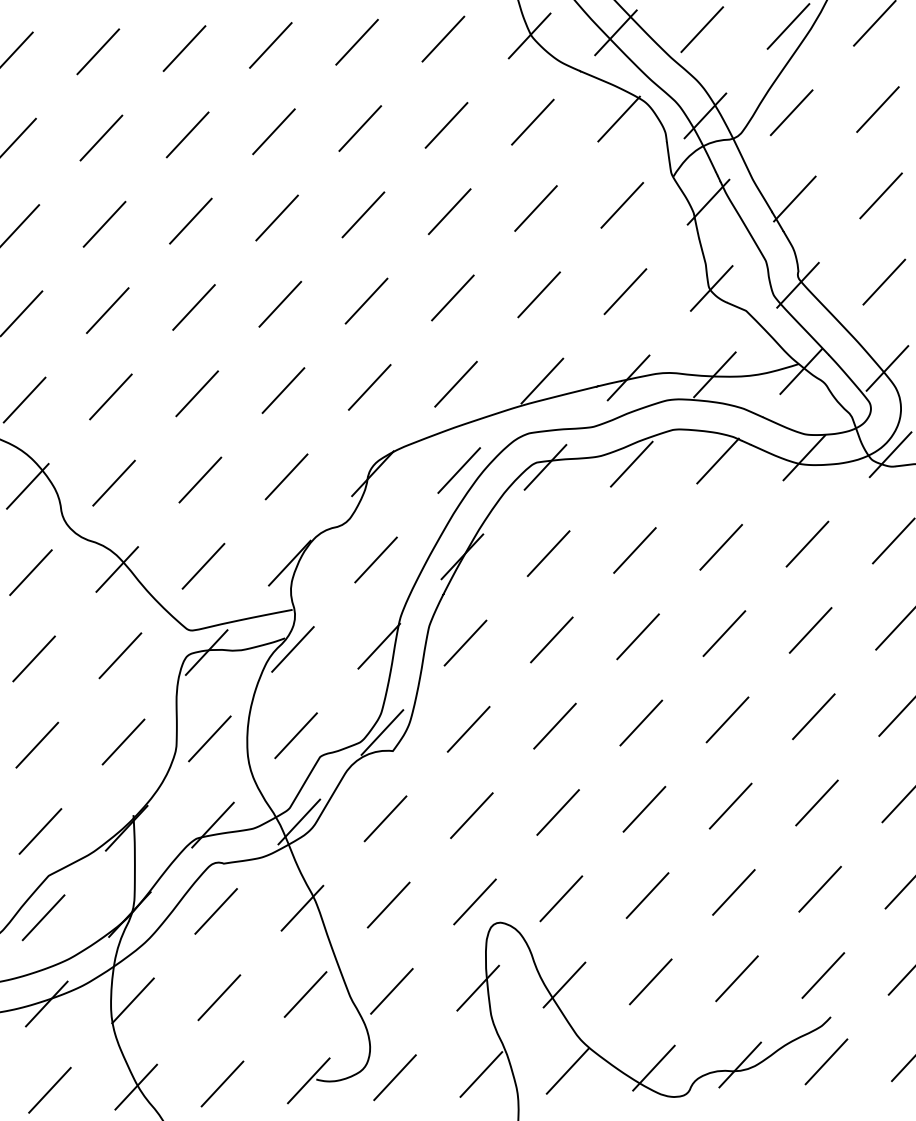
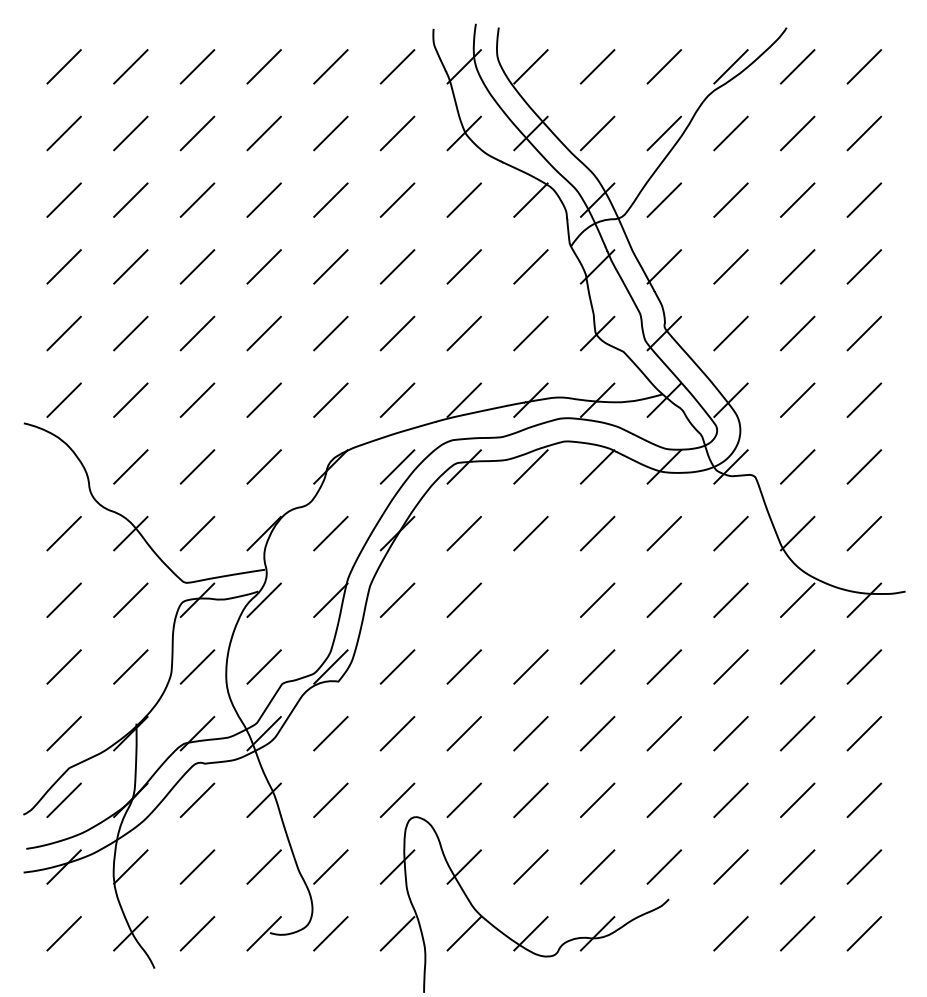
line: (26, 485) -> (63, 466), removed
line: (637, 635) -> (530, 599), removed
line: (826, 1061) -> (664, 933), removed

